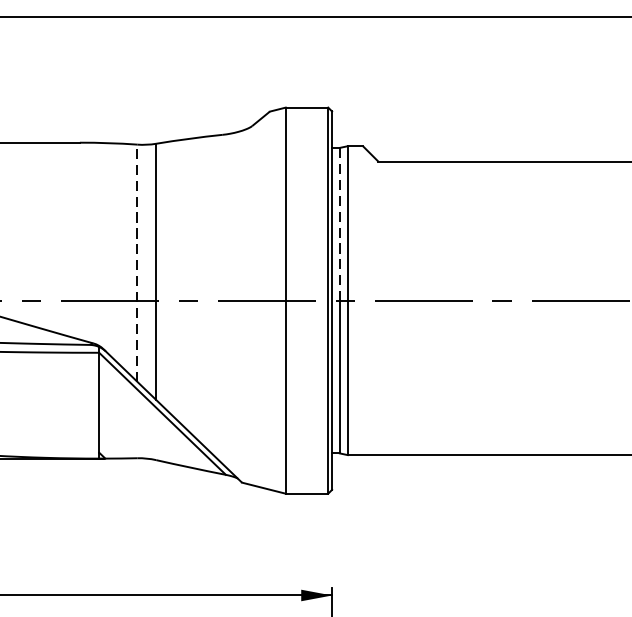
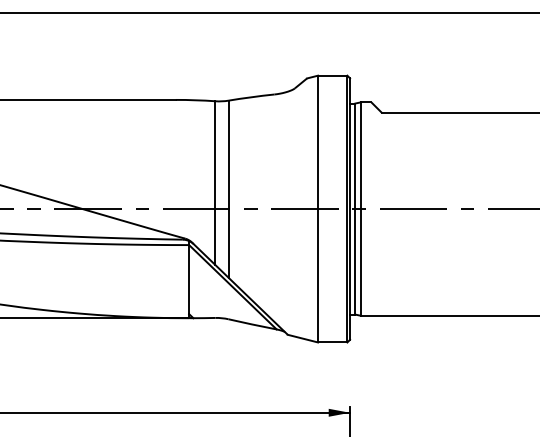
line: (339, 224) -> (355, 156), dashed -> solid
line: (137, 263) -> (215, 183), dashed -> solid

